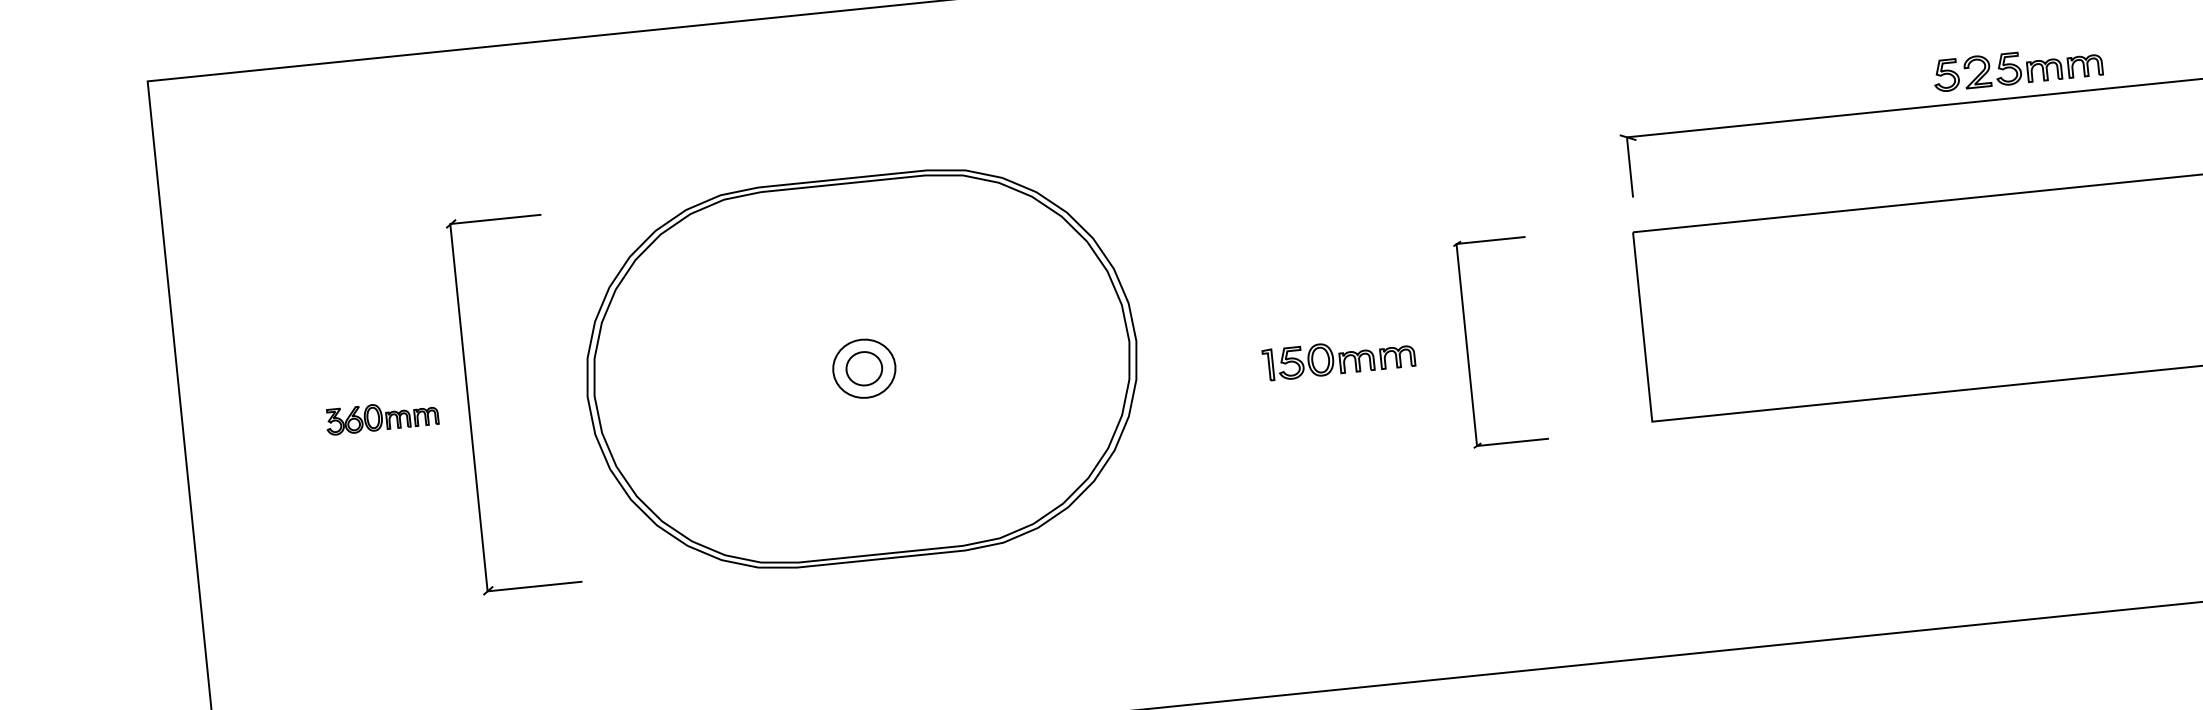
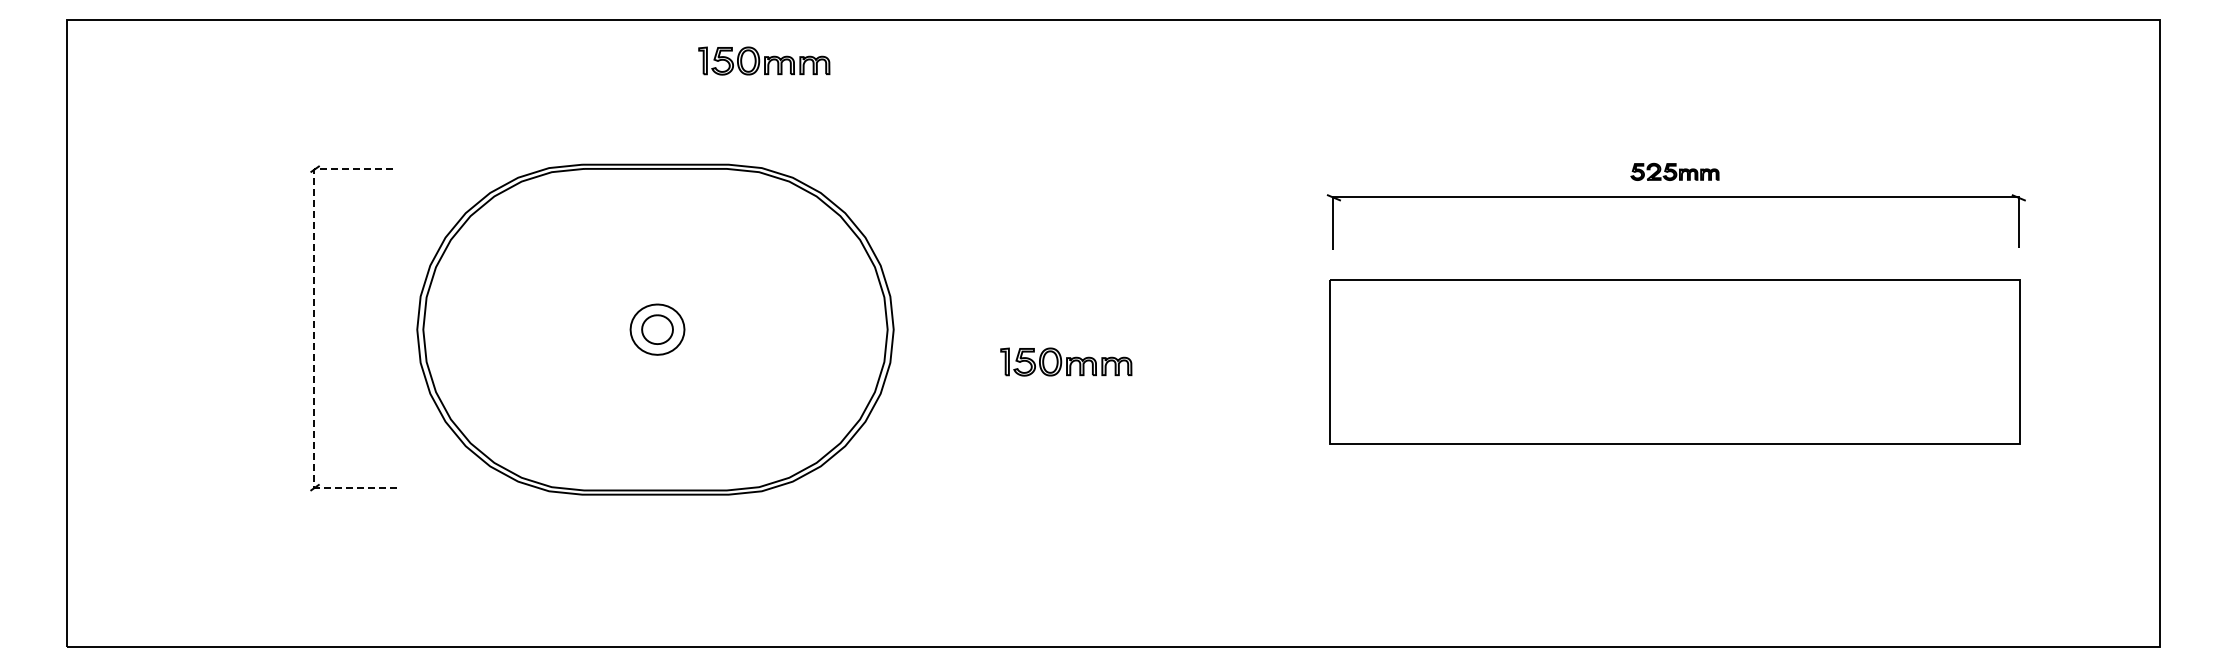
part: (956, 46) -> (764, 60), added
part: (2017, 67) -> (1674, 171), size x0.6
part: (1466, 344) -> (1177, 361), removed
line: (469, 409) -> (314, 330), solid -> dashed
part: (381, 417) -> (238, 329), removed

